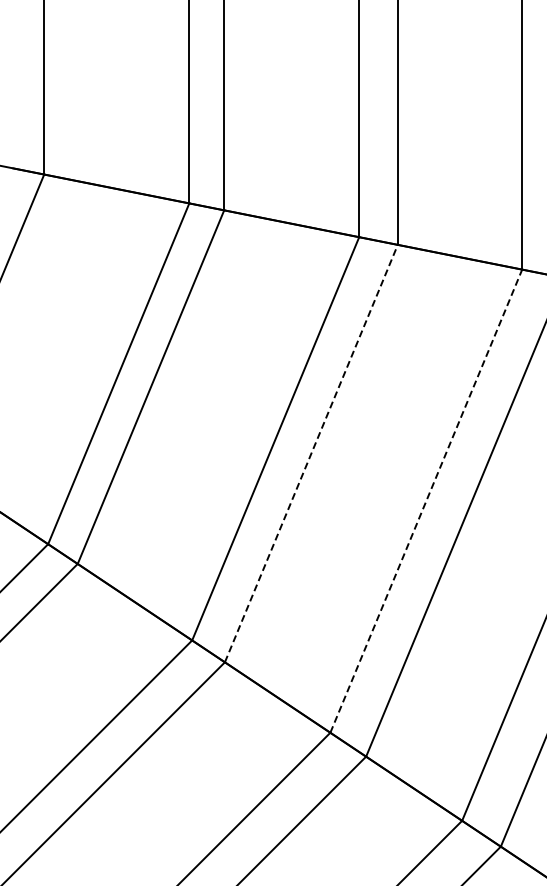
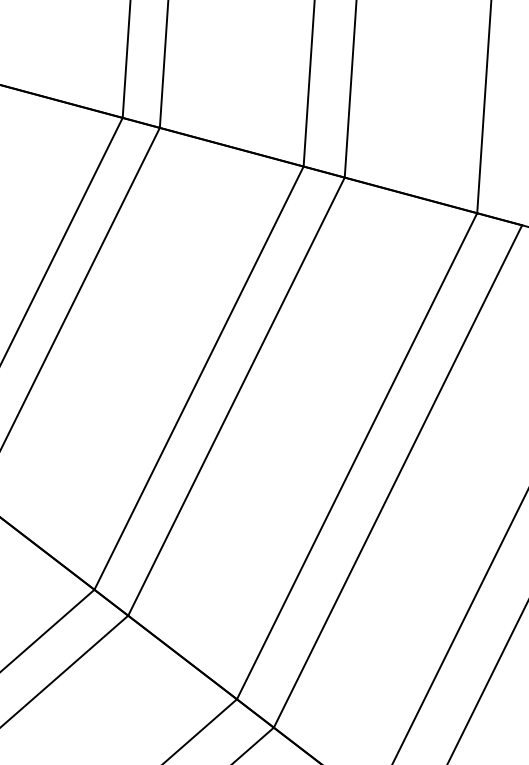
line: (311, 453) -> (236, 396), dashed -> solid
line: (426, 501) -> (357, 456), dashed -> solid

